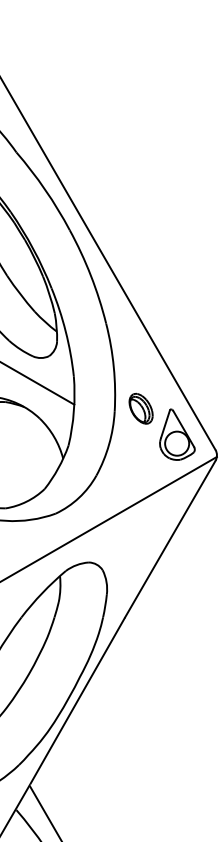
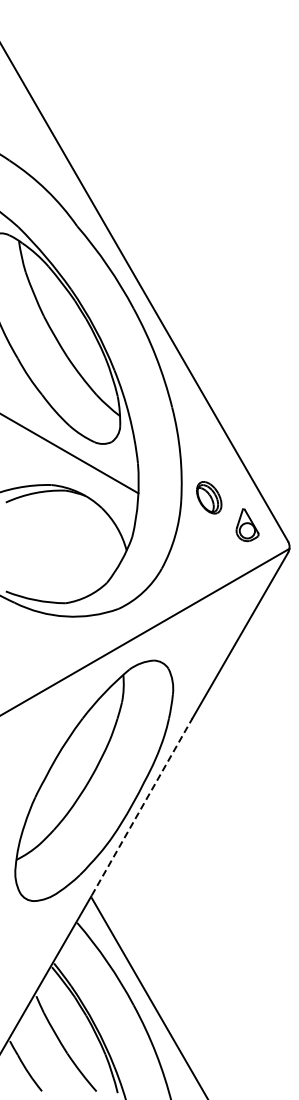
part: (177, 434) -> (247, 524), size x0.6
line: (78, 701) -> (142, 807), solid -> dashed

